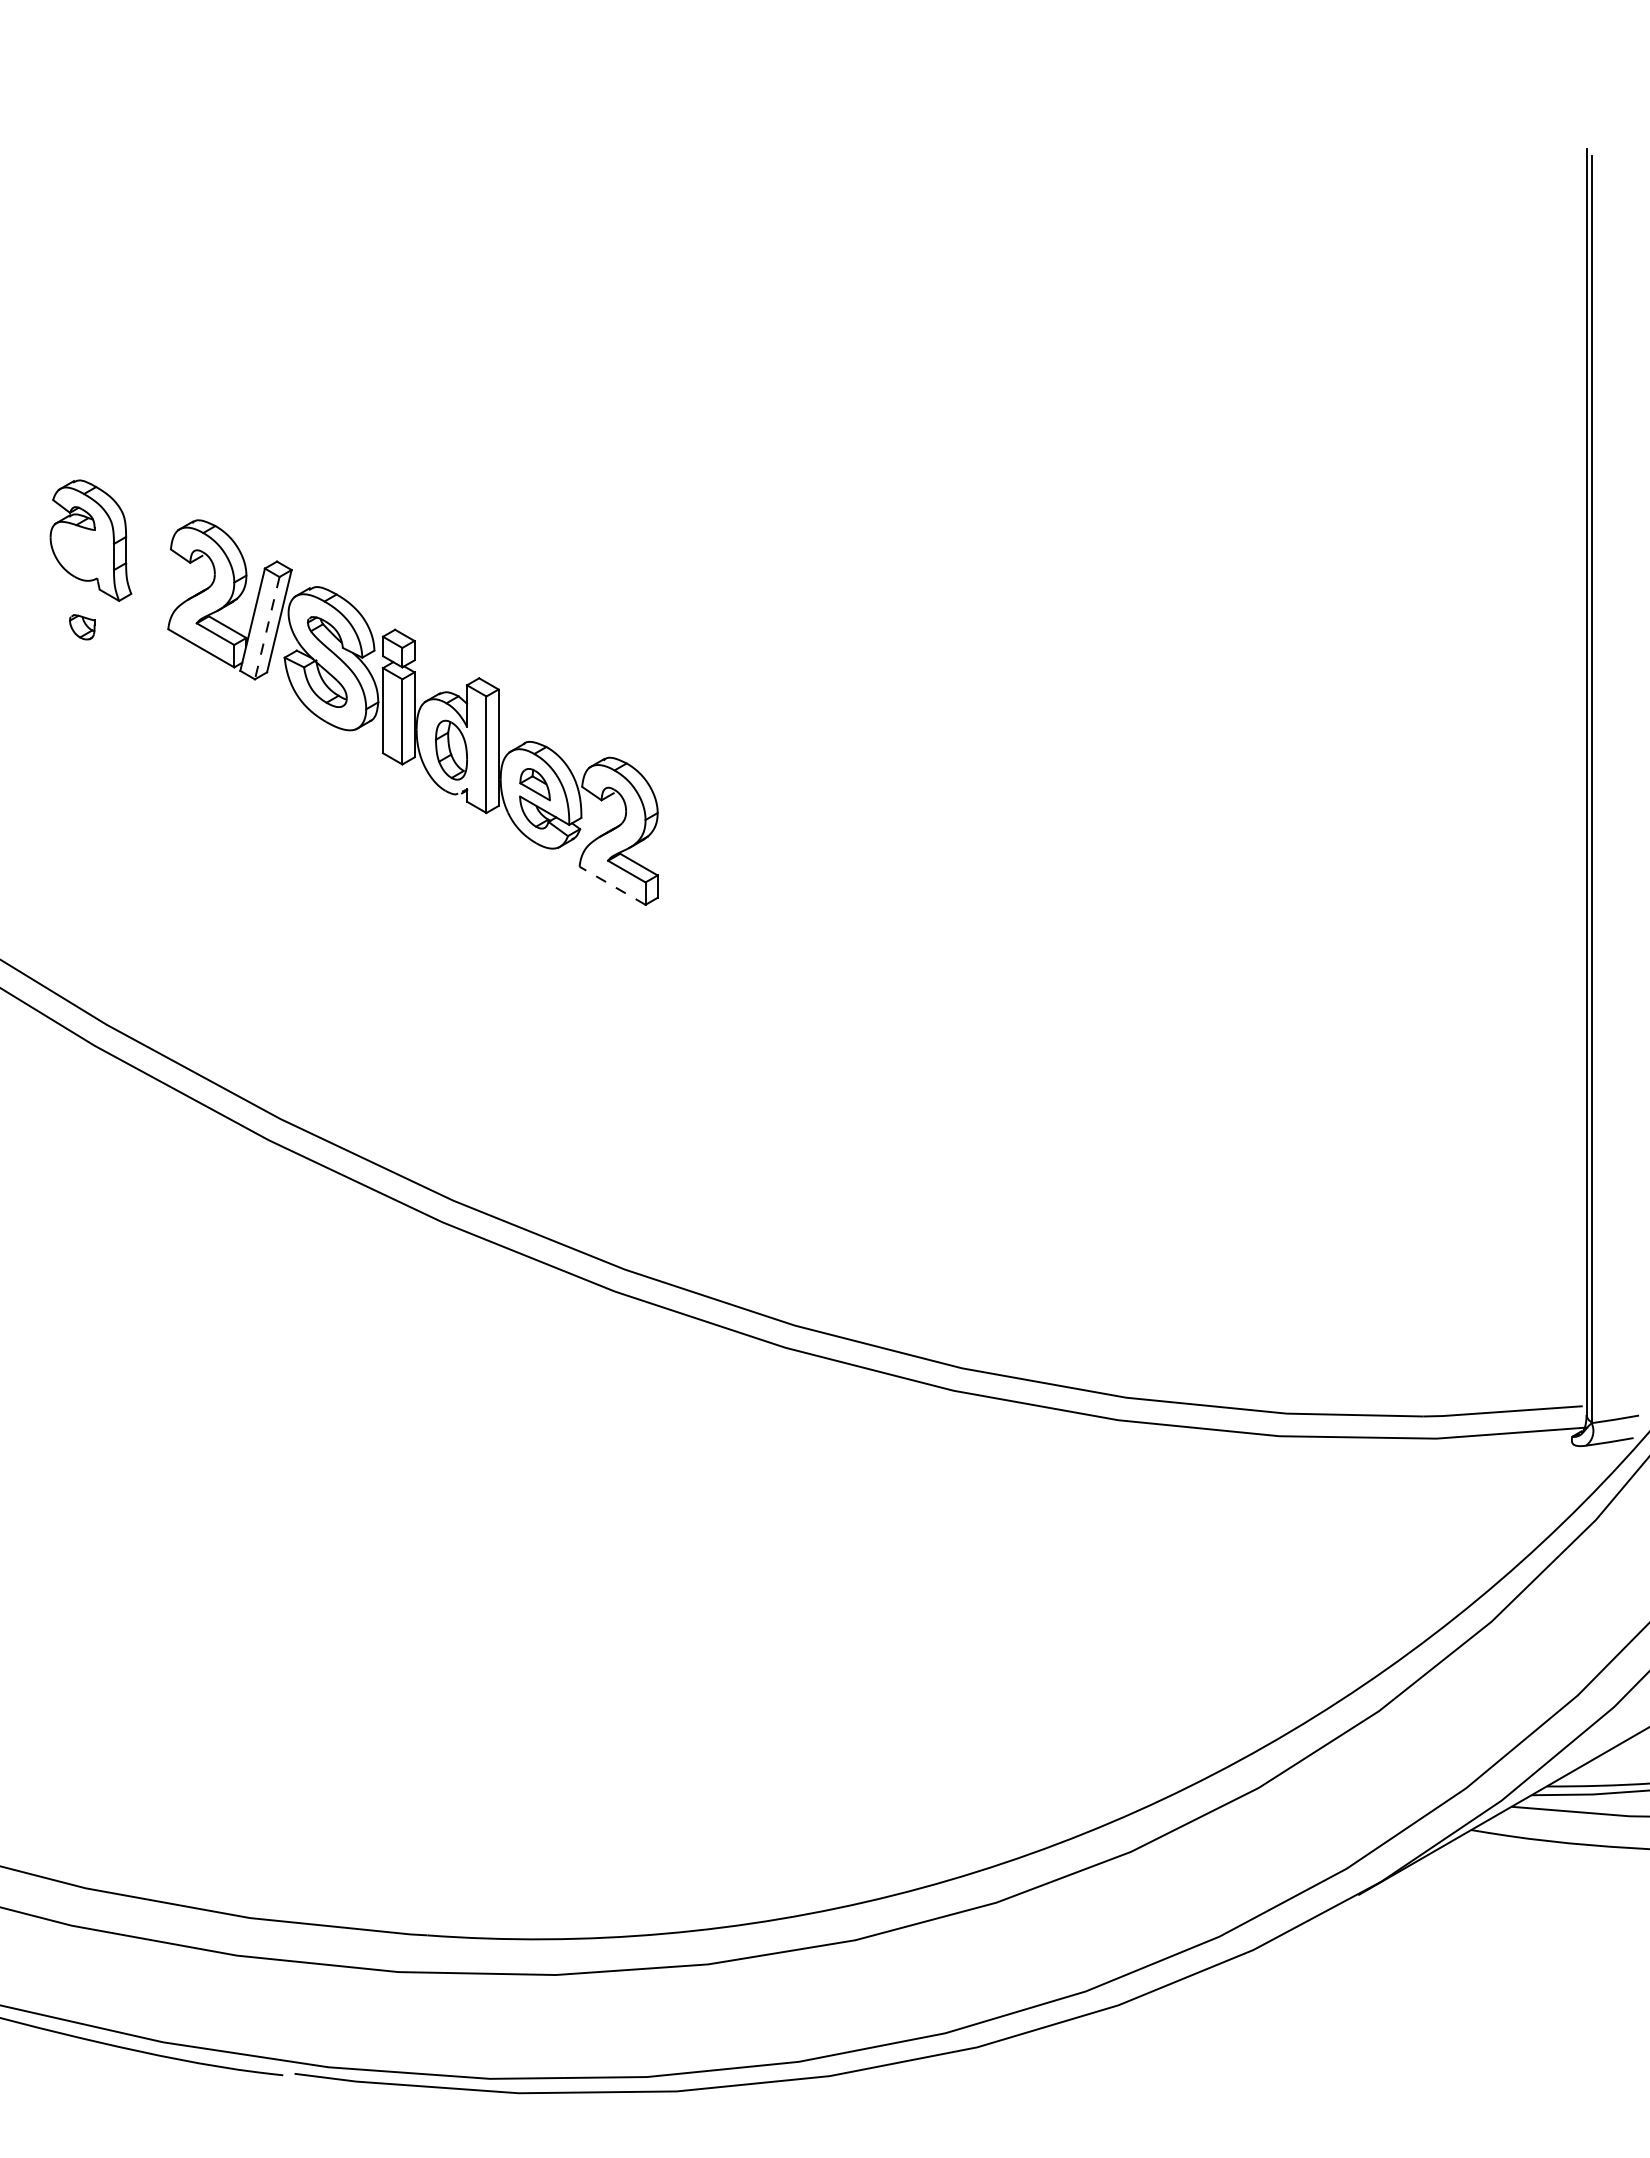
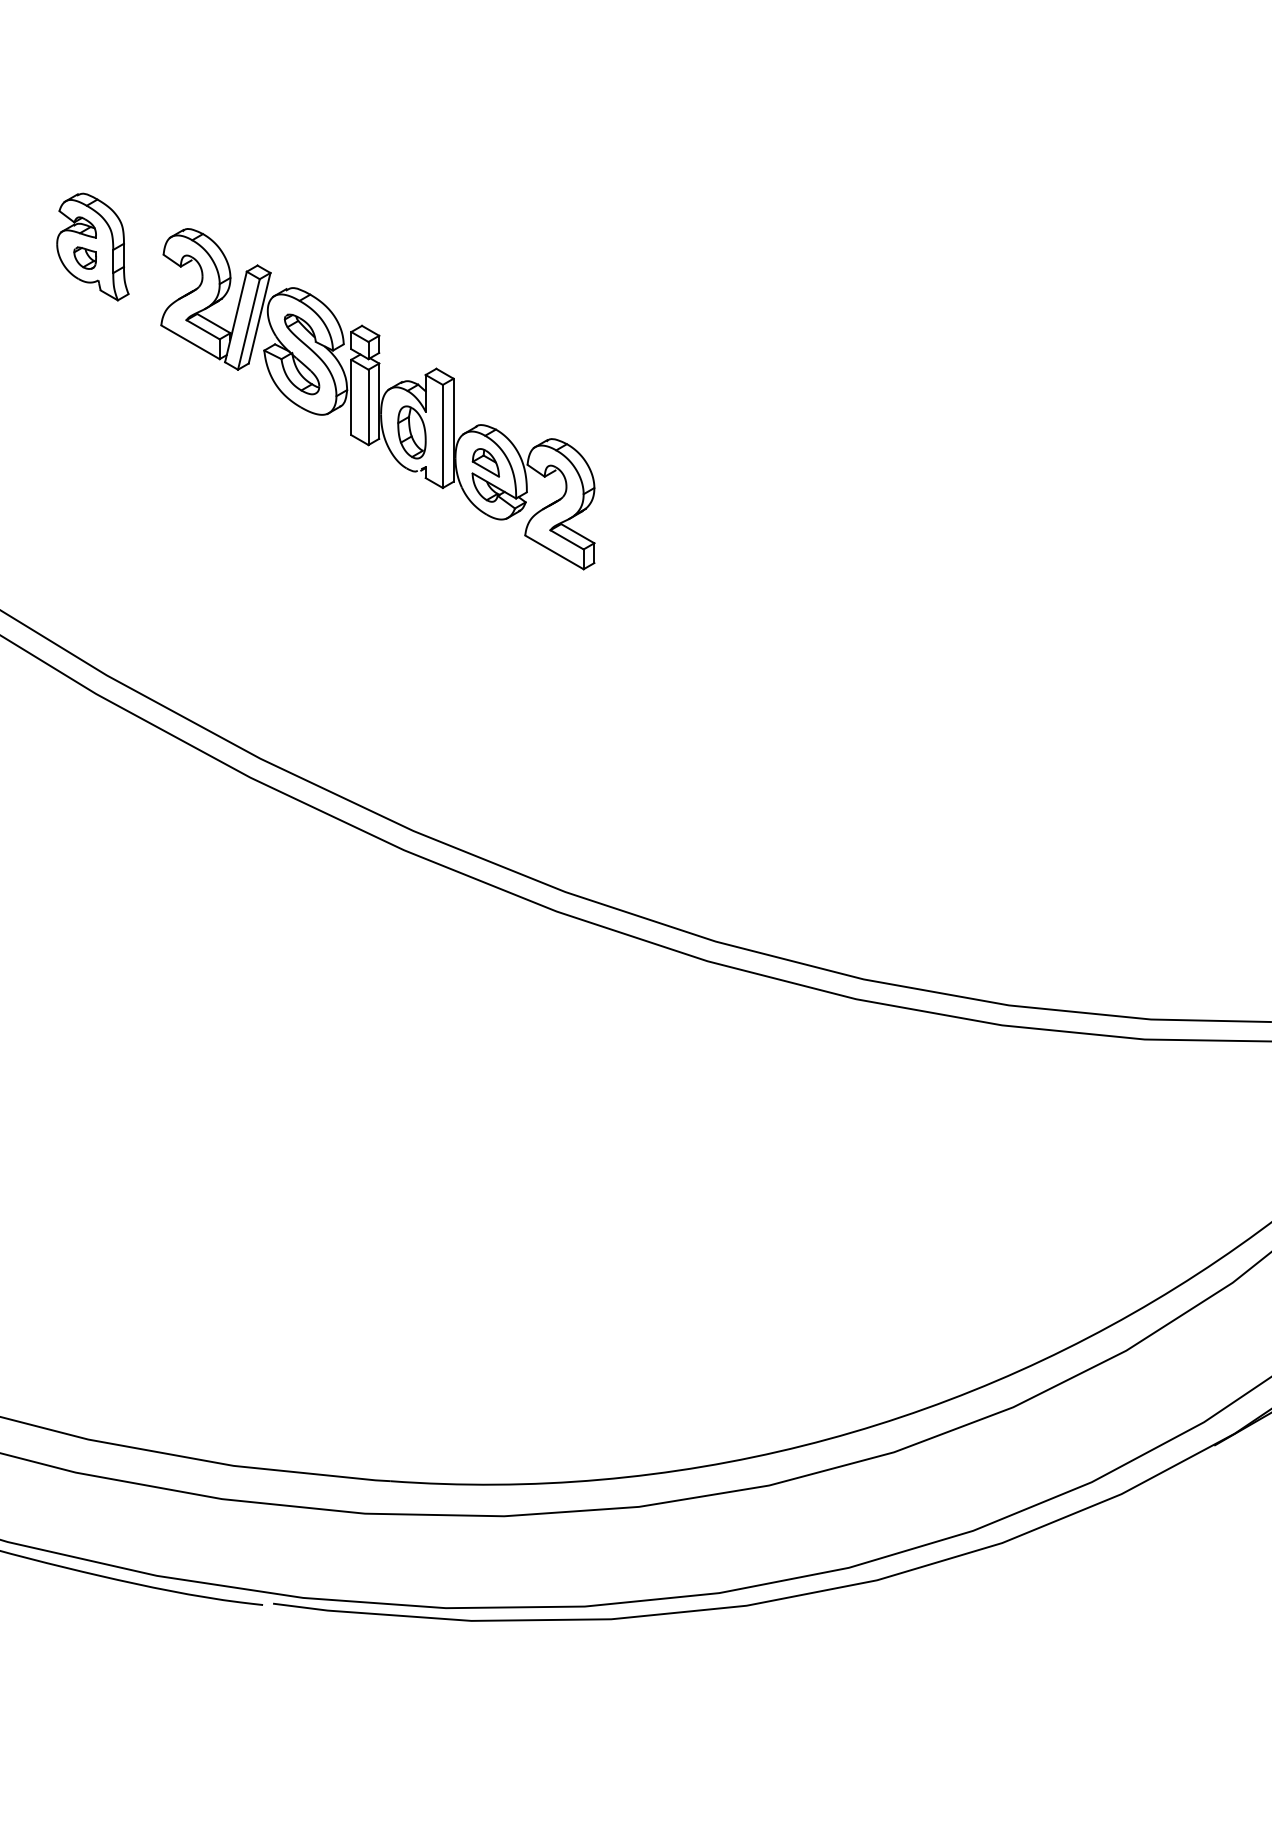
part: (82, 627) -> (85, 258), moved
line: (267, 628) -> (249, 324), dashed -> solid
line: (612, 885) -> (554, 552), dashed -> solid

